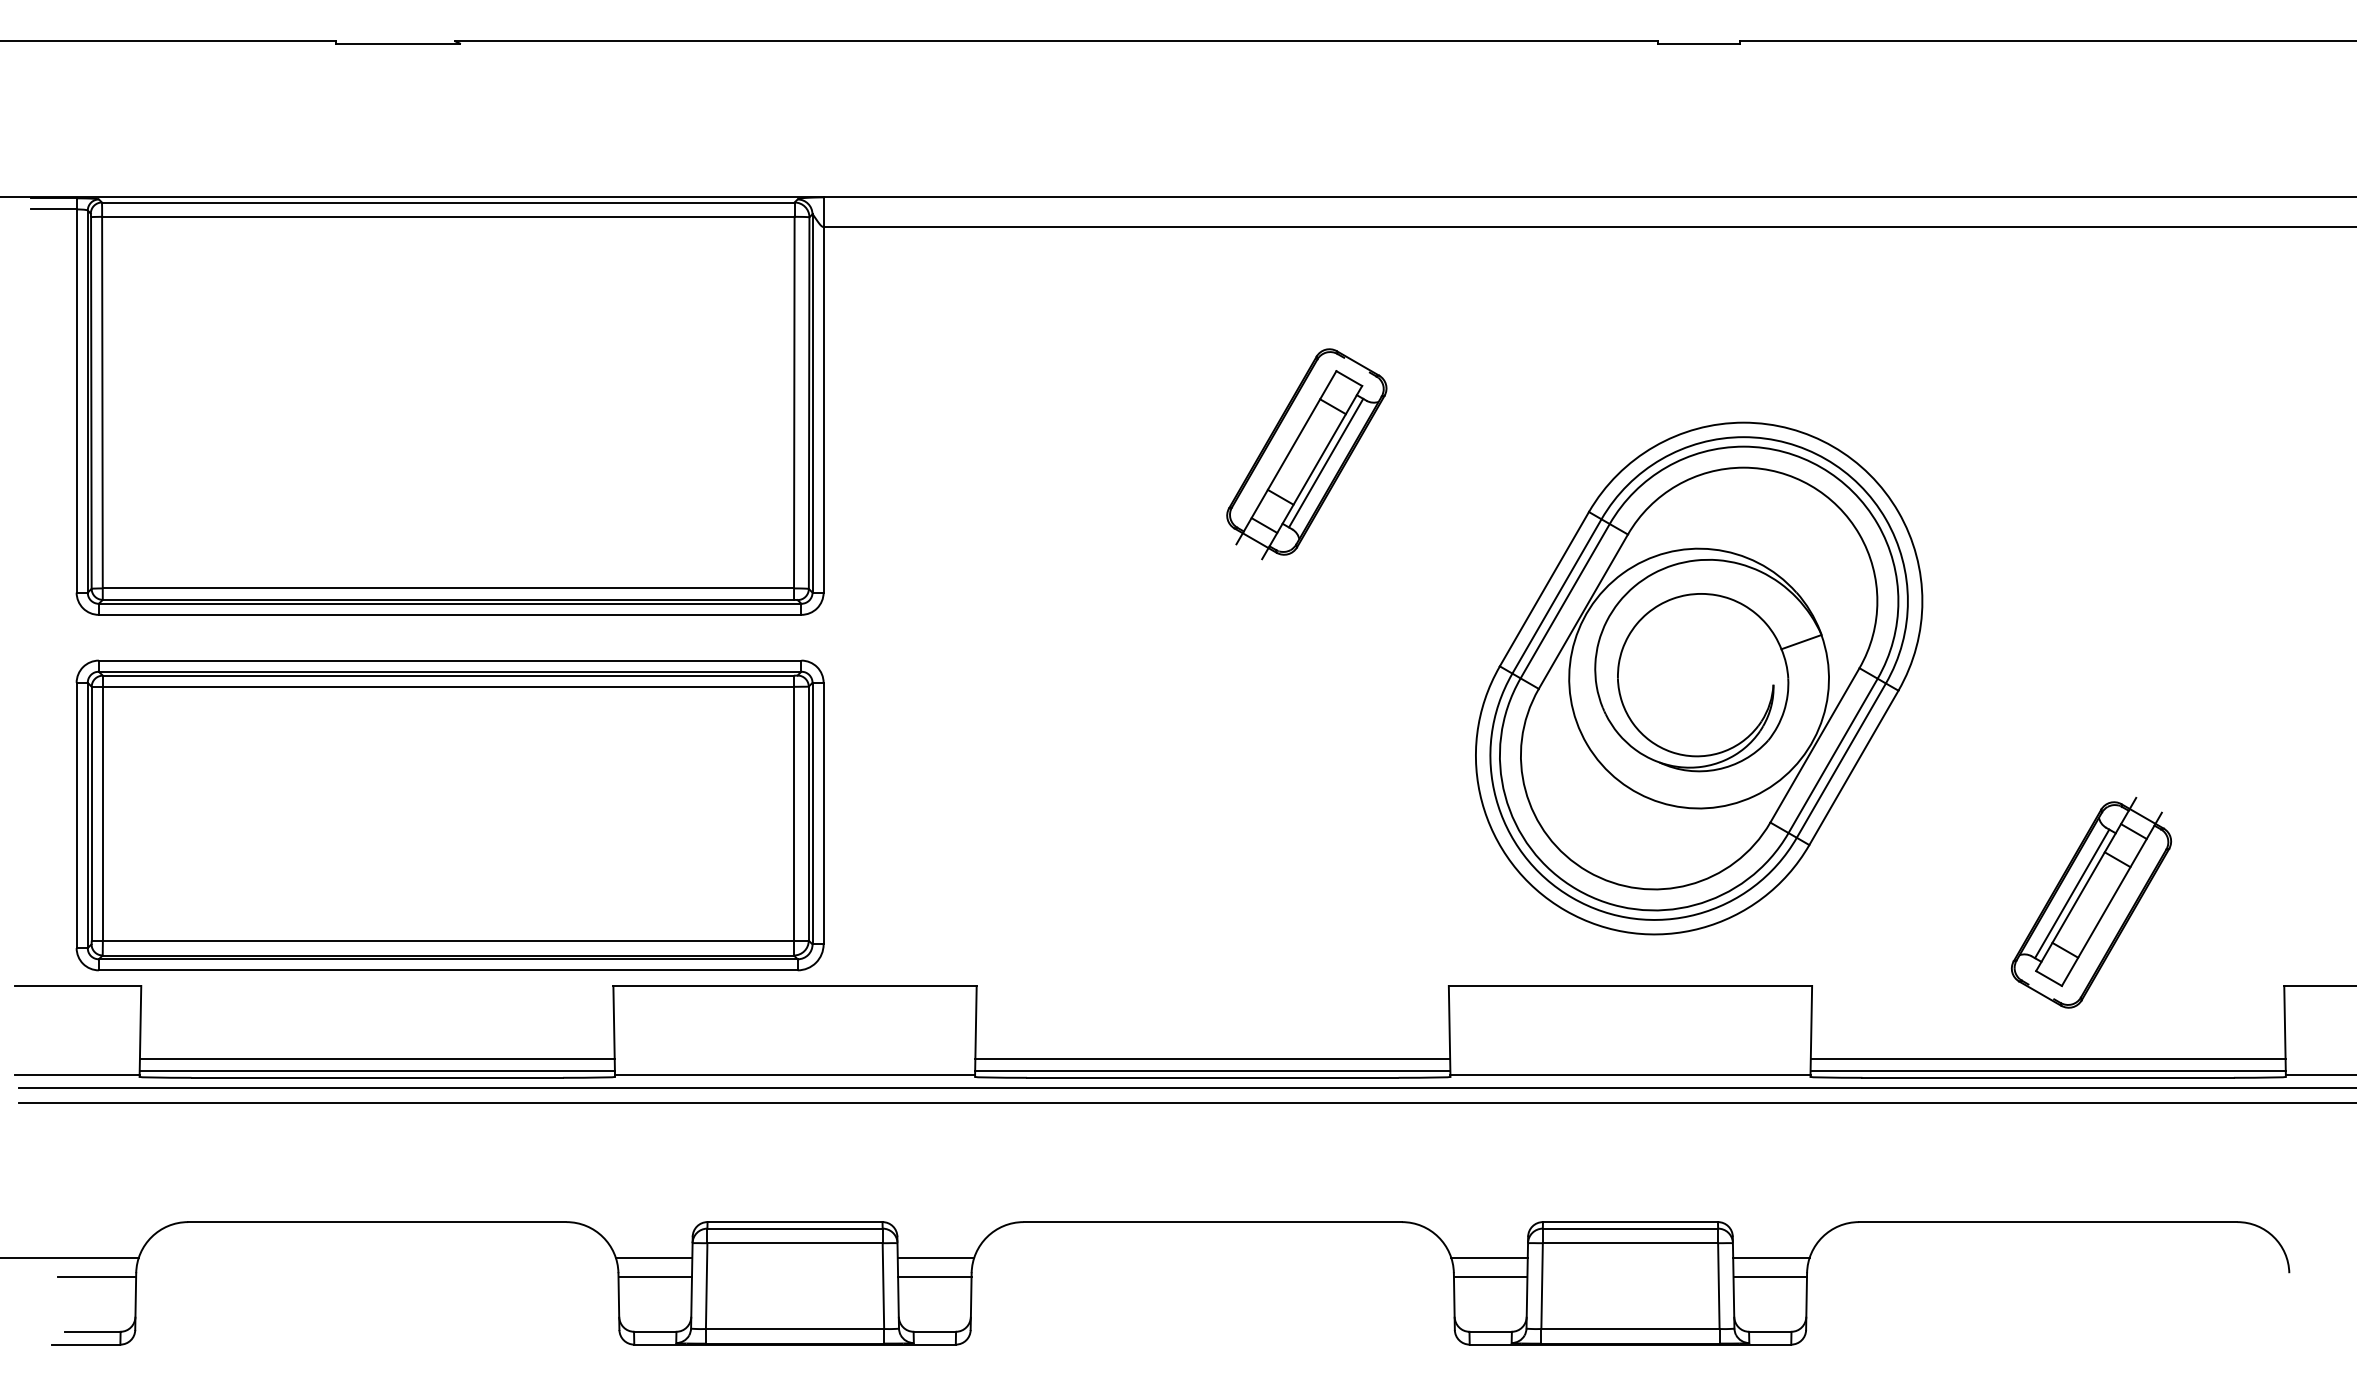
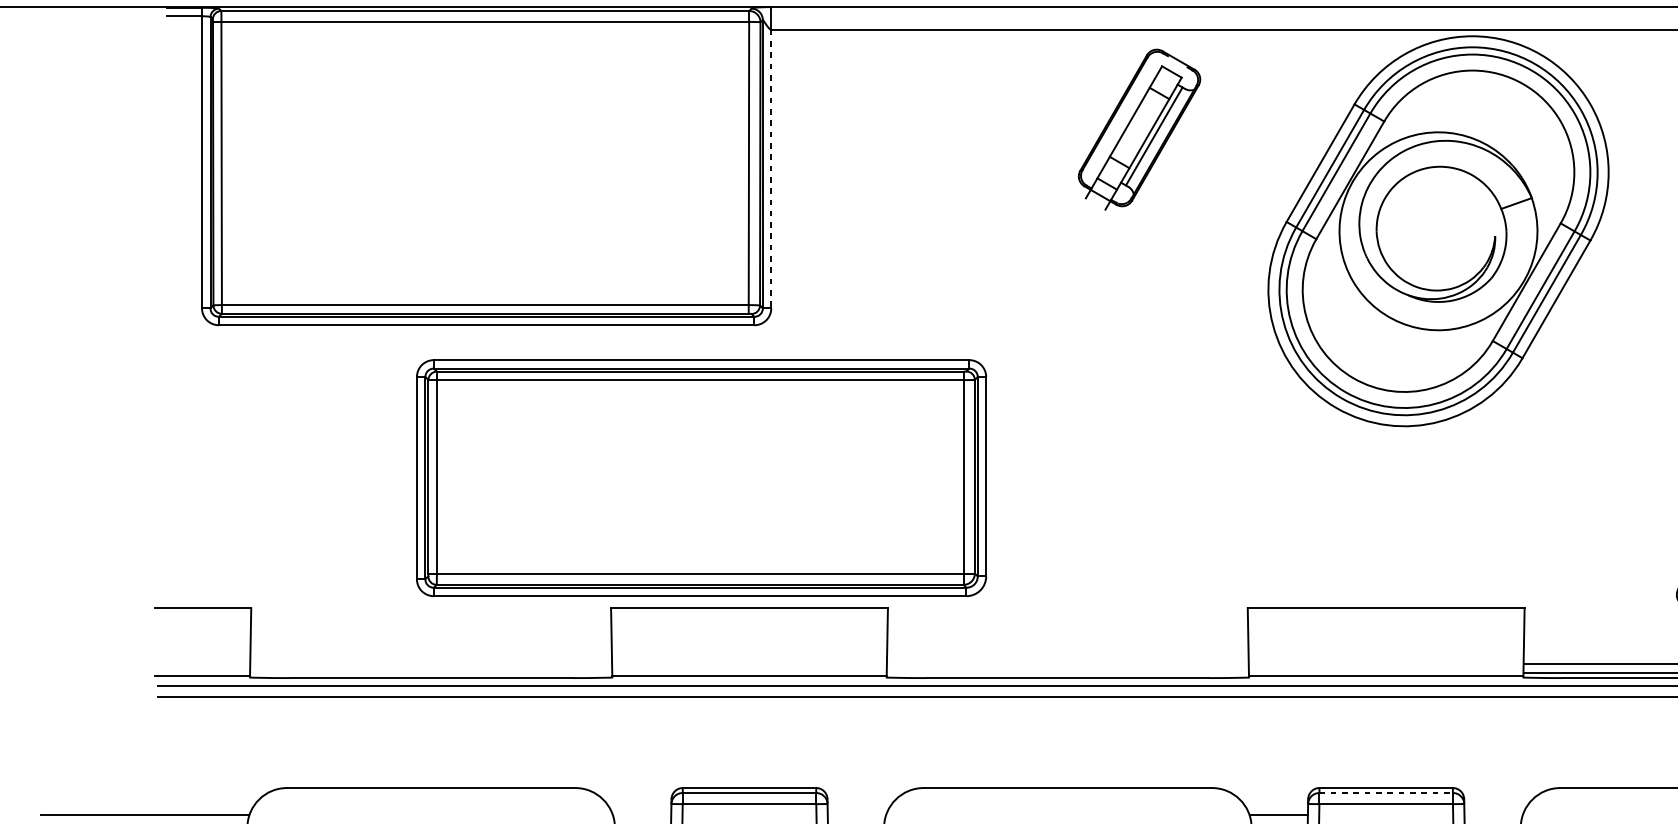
line: (823, 409) -> (771, 168), solid -> dashed
part: (1306, 454) -> (1139, 129), moved
part: (1699, 678) -> (1438, 231), moved
part: (449, 815) -> (701, 478), moved
line: (376, 1058) -> (430, 663), removed
line: (1212, 1058) -> (1067, 663), removed
line: (376, 1071) -> (430, 673), removed
line: (1212, 1071) -> (1067, 673), removed
line: (1630, 1228) -> (1386, 792), solid -> dashed
line: (653, 1257) -> (641, 815), removed
line: (935, 1257) -> (856, 815), removed
line: (1771, 1257) -> (1493, 815), removed

